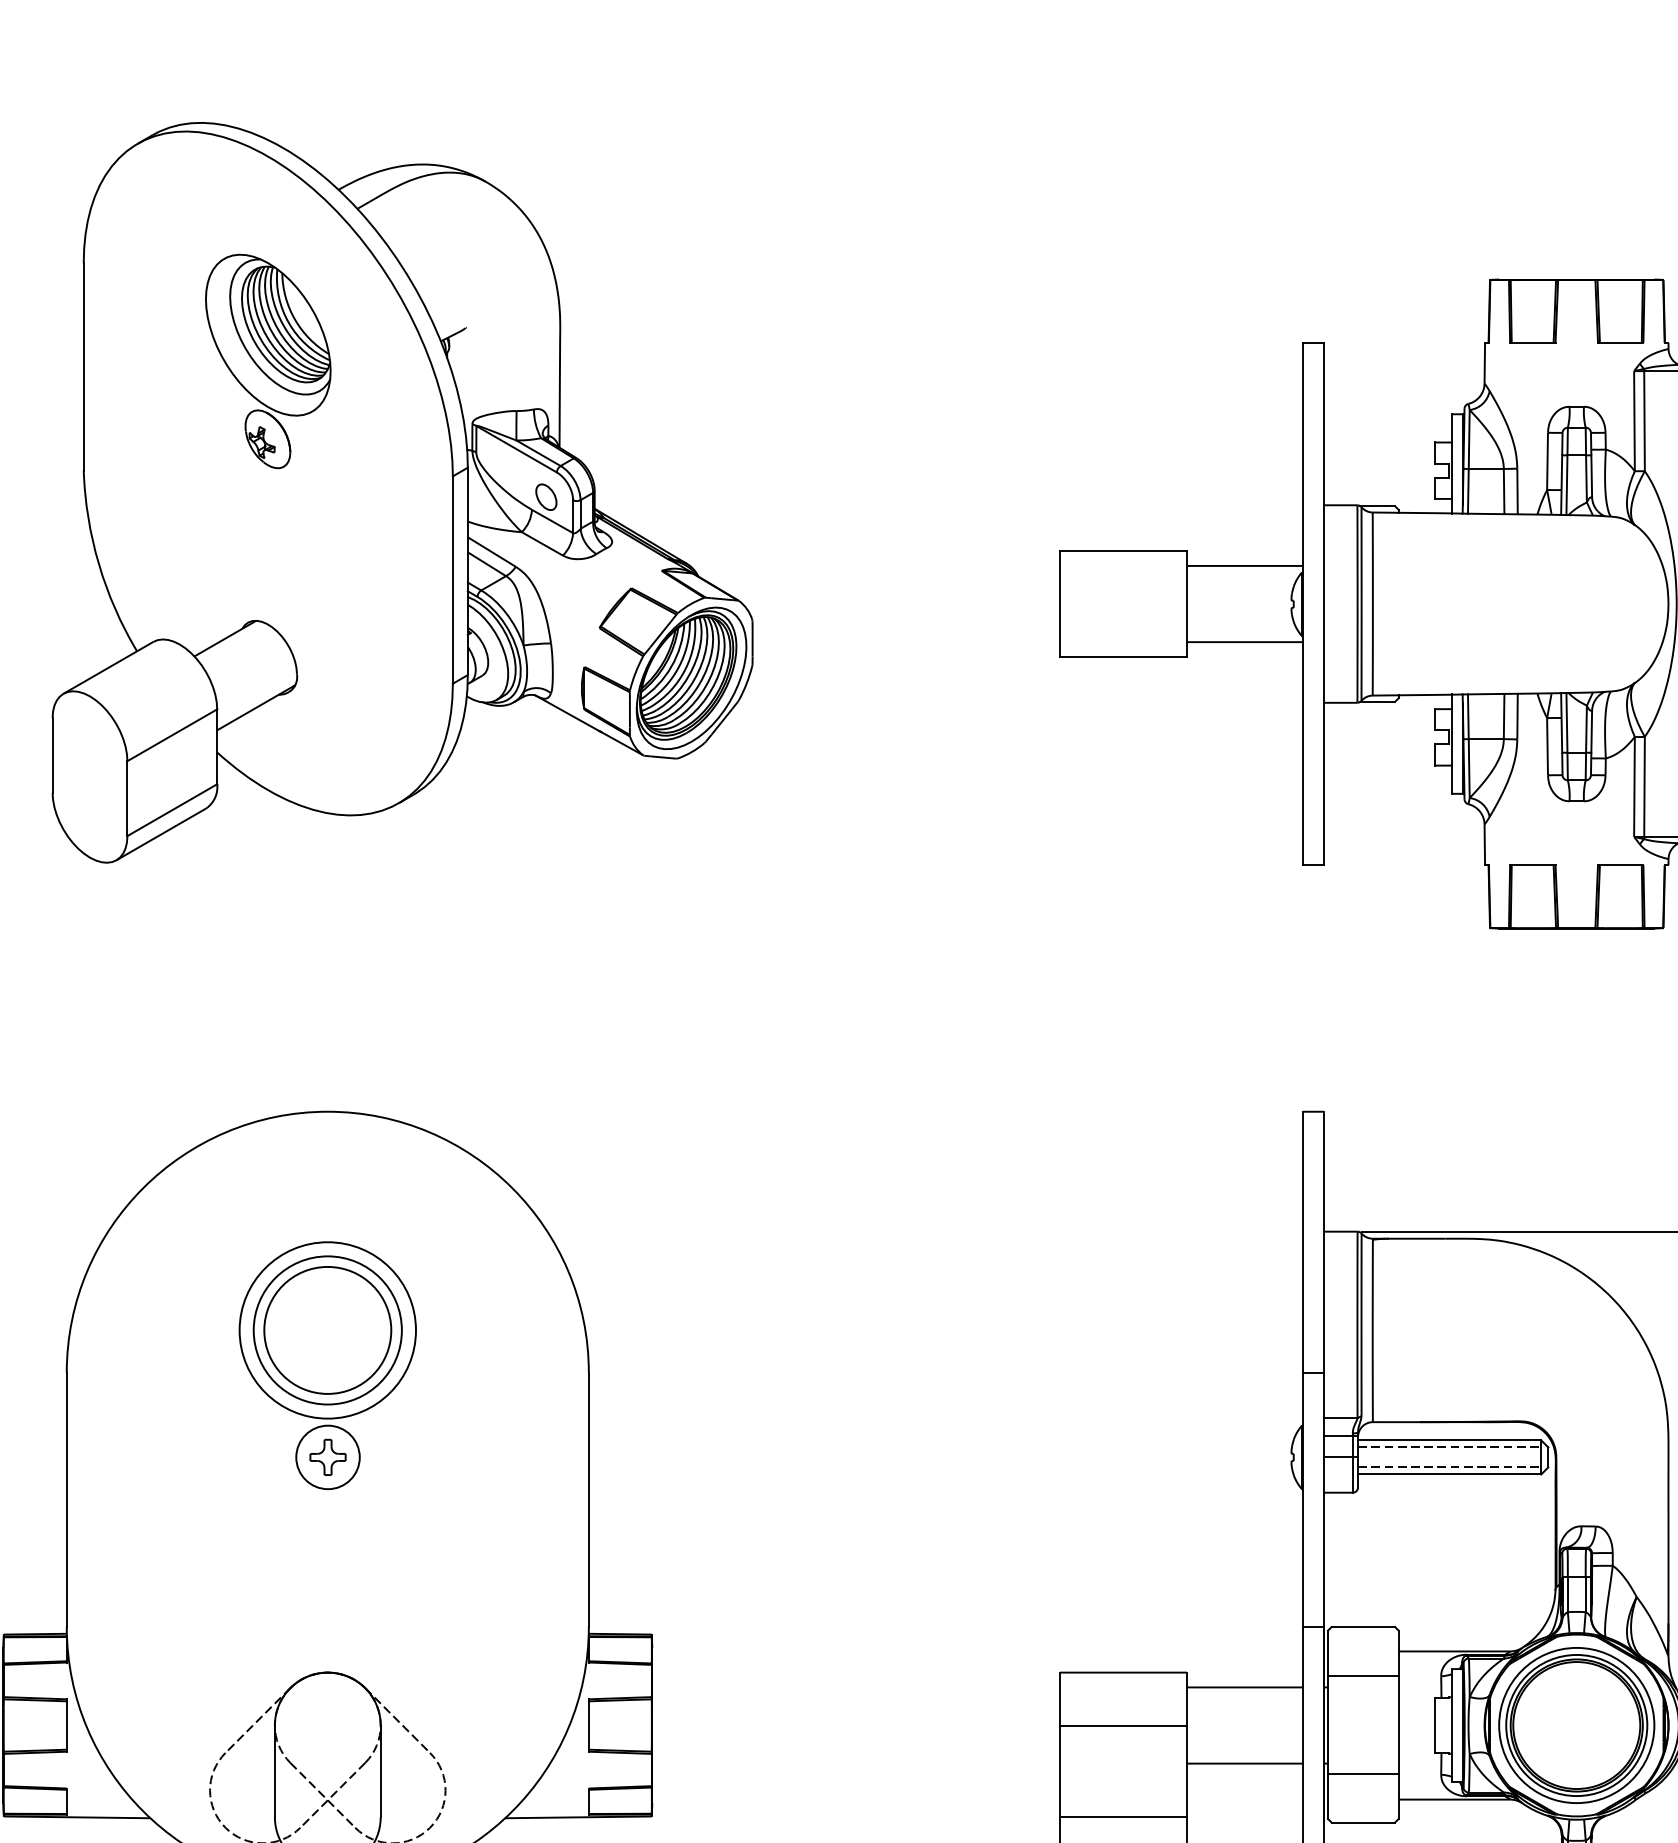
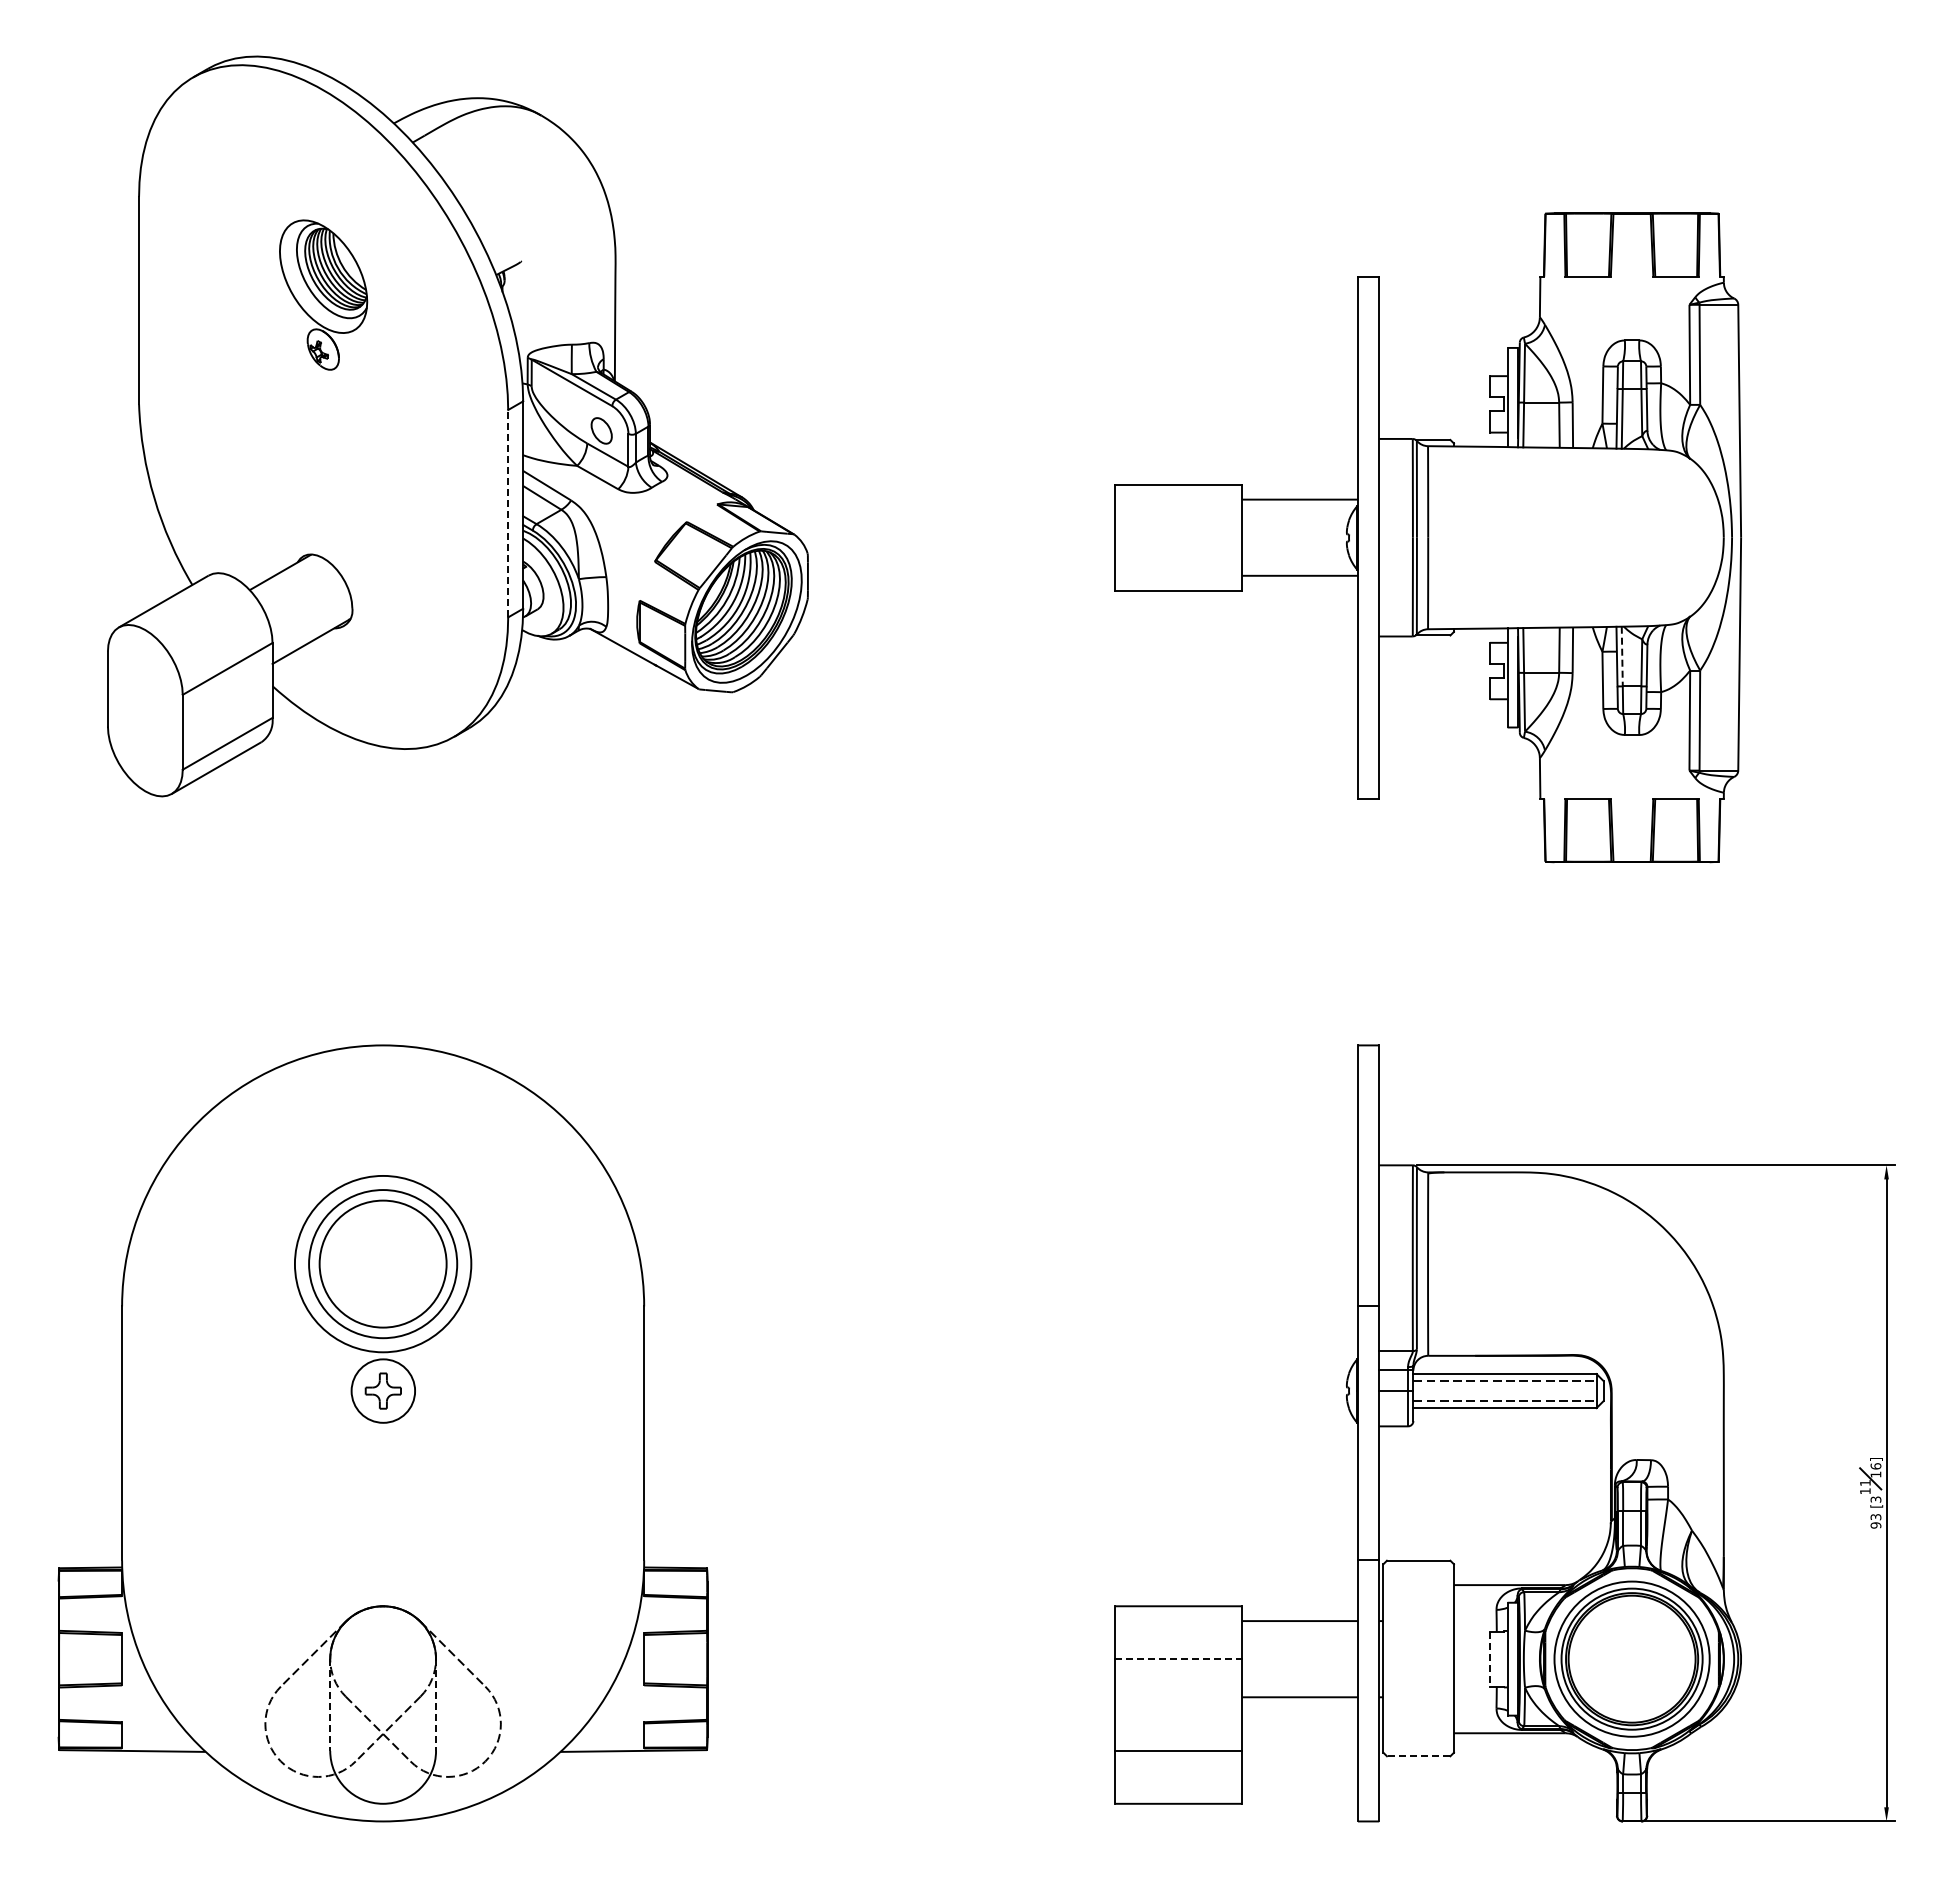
part: (268, 360) -> (323, 294), size x0.7
line: (453, 579) -> (508, 513), solid -> dashed
line: (1567, 722) -> (1622, 656), solid -> dashed
line: (1363, 1675) -> (1418, 1609), removed
line: (1124, 1725) -> (1179, 1659), solid -> dashed
line: (1434, 1725) -> (1489, 1659), solid -> dashed
line: (275, 1771) -> (330, 1705), solid -> dashed
line: (381, 1771) -> (436, 1705), solid -> dashed
line: (1363, 1773) -> (1418, 1707), removed
line: (1363, 1822) -> (1418, 1756), solid -> dashed

